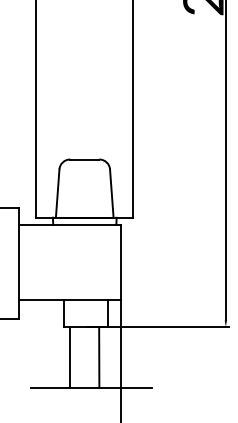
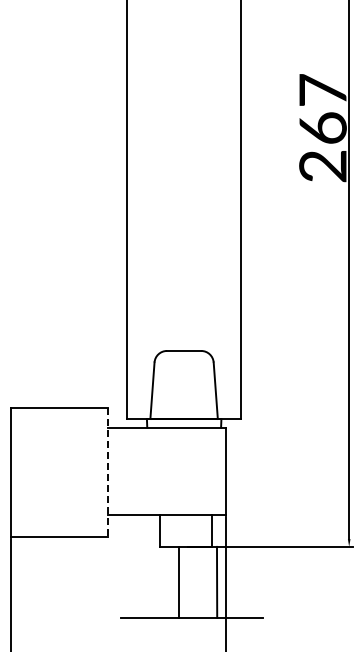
line: (19, 263) -> (107, 472), solid -> dashed
line: (69, 356) -> (179, 581), moved
line: (98, 356) -> (216, 581), moved

